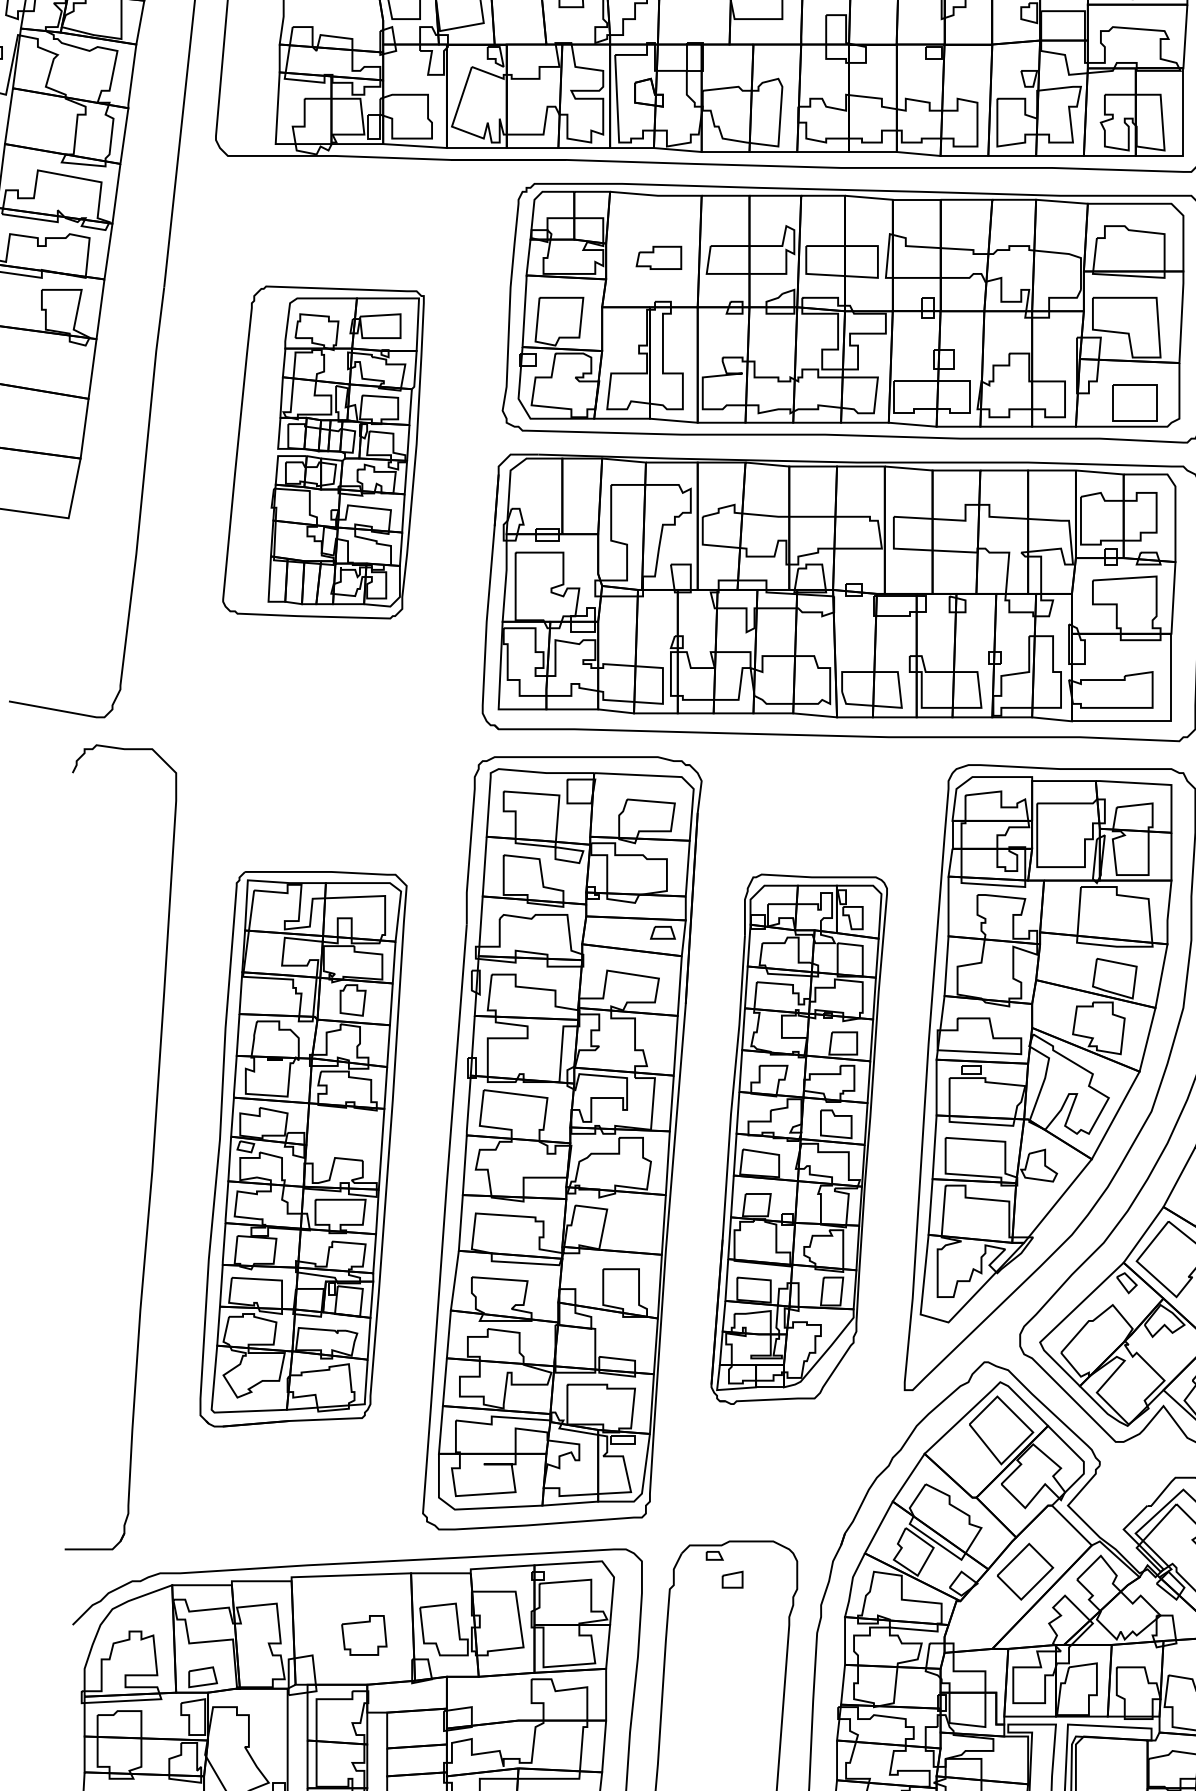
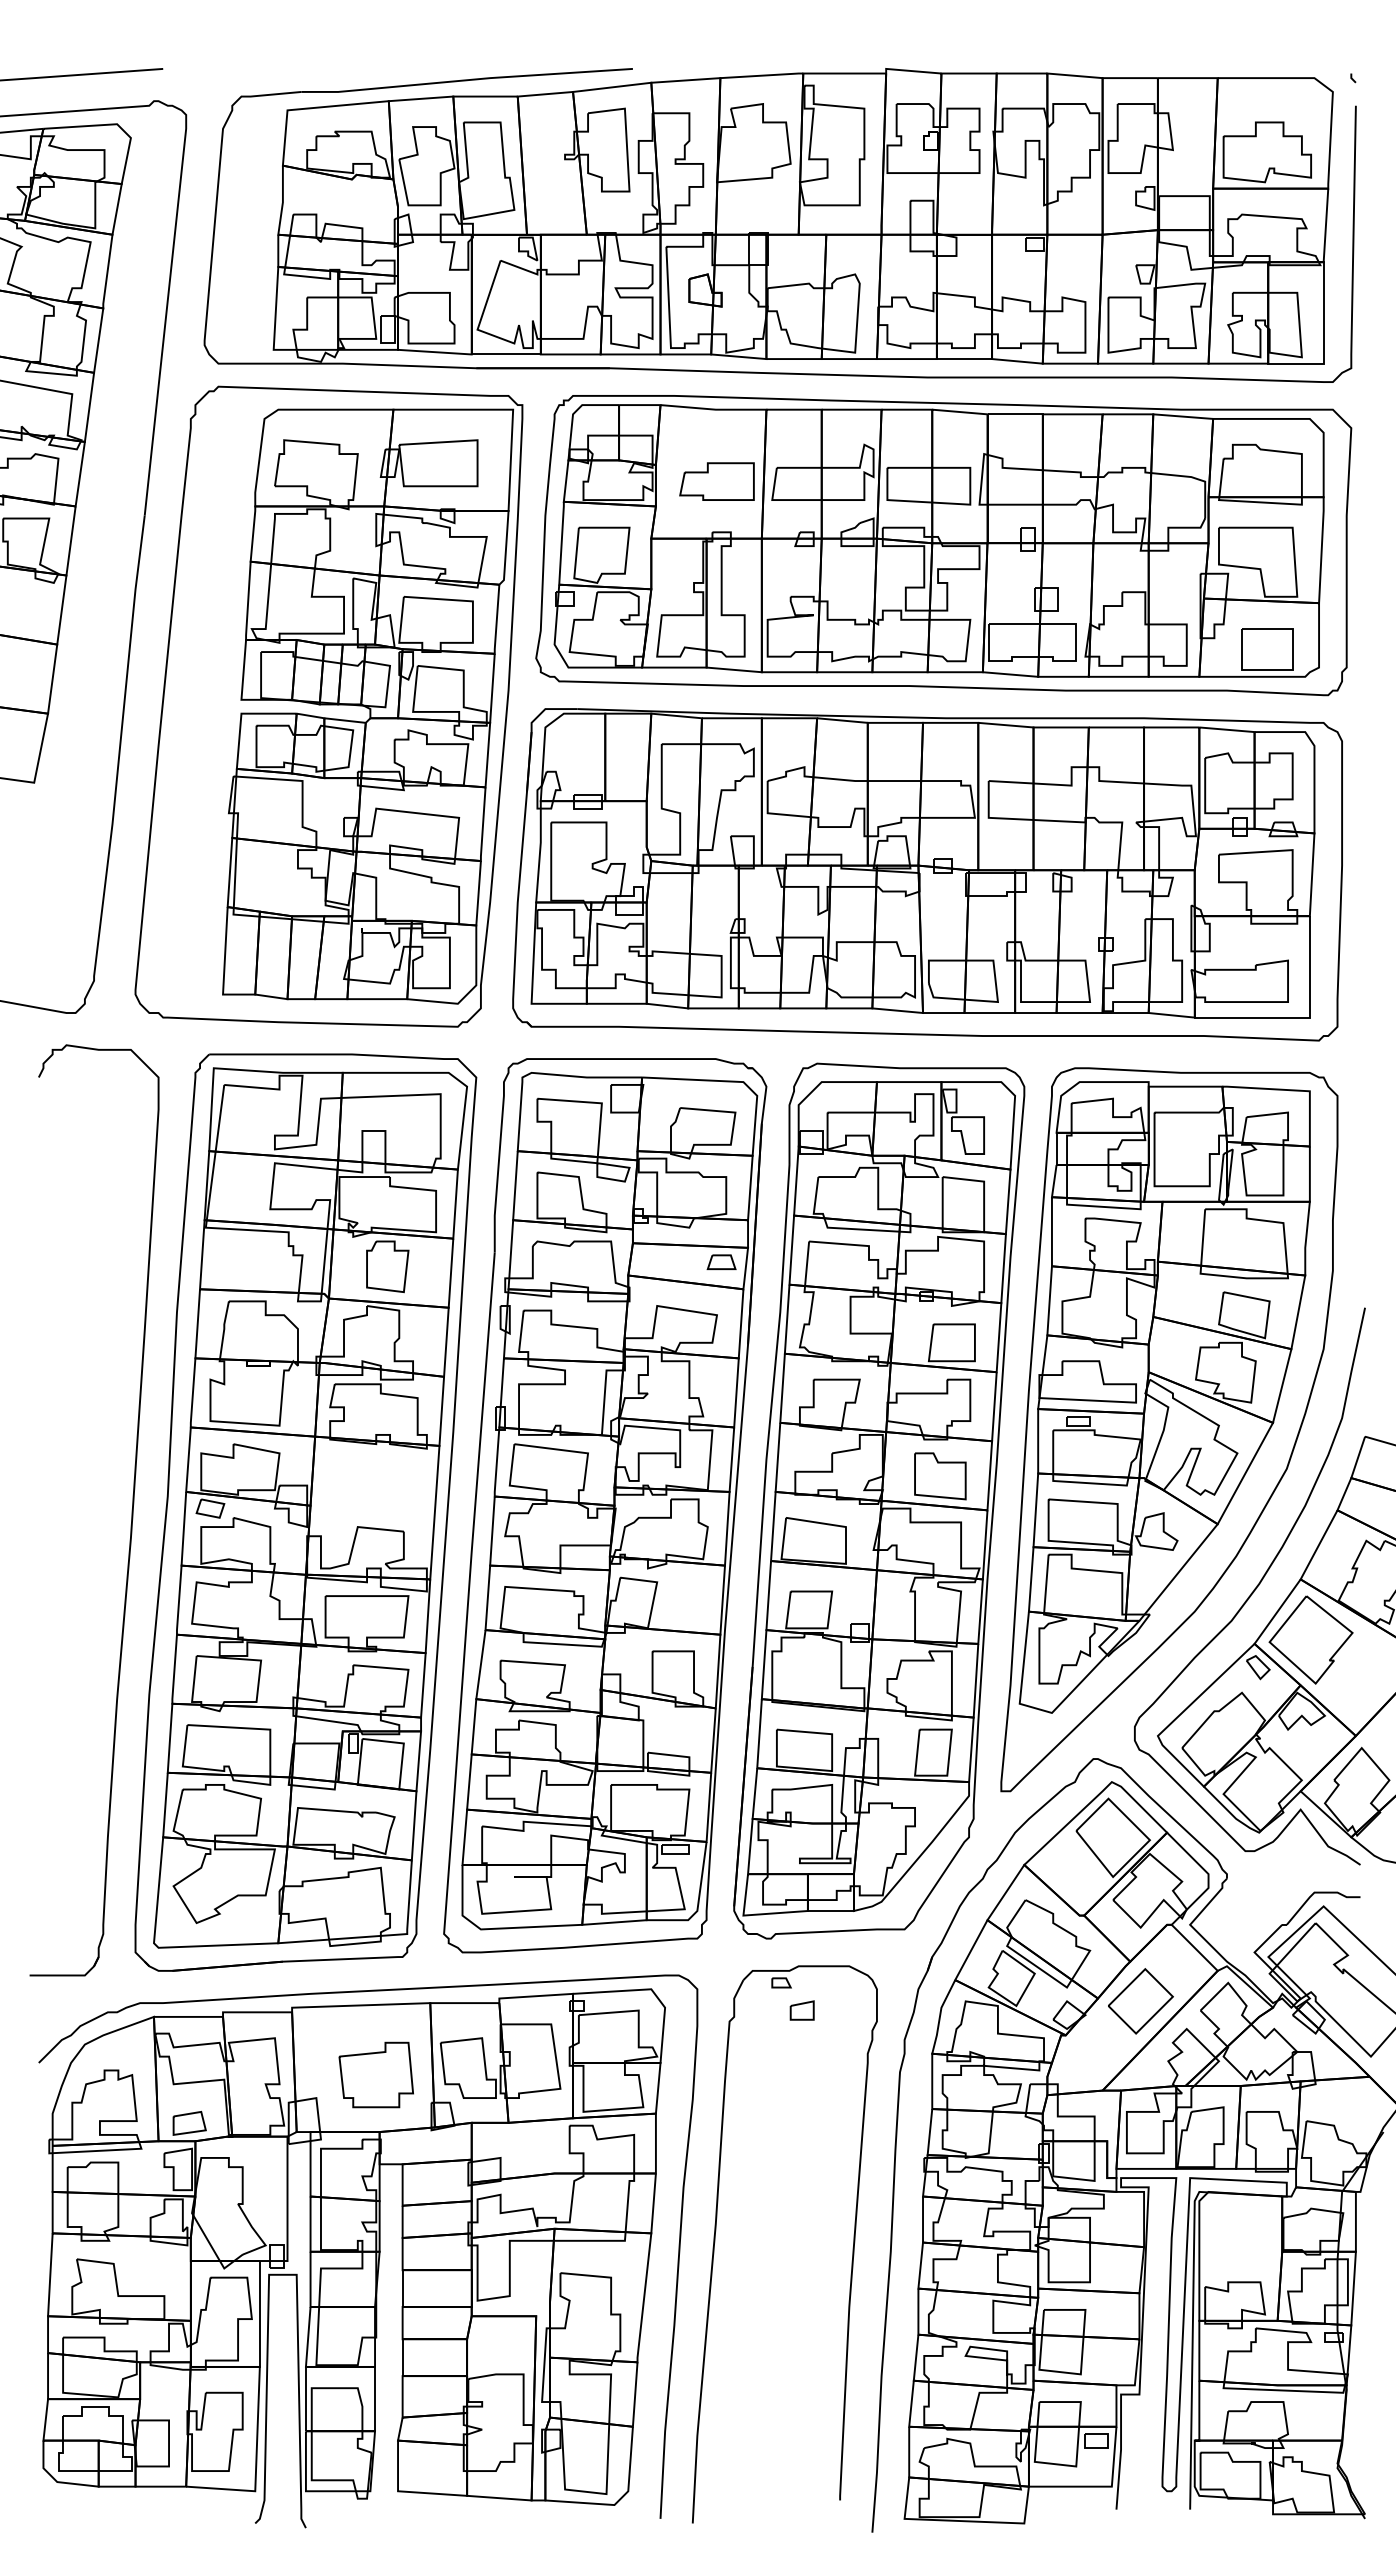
part: (658, 257) -> (716, 481), size x1.43
part: (323, 452) -> (328, 706), size x1.67
part: (799, 1138) -> (879, 1500), size x1.43
part: (303, 1149) -> (305, 1512), size x1.43
part: (363, 1635) -> (375, 2074), size x1.43

